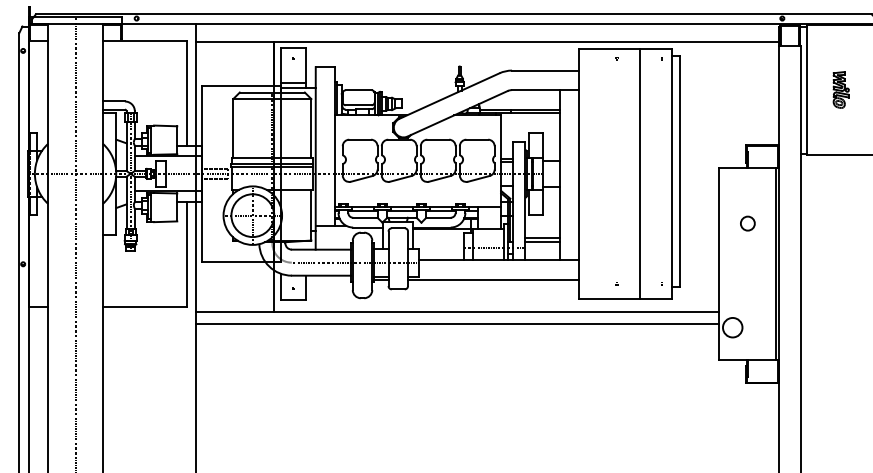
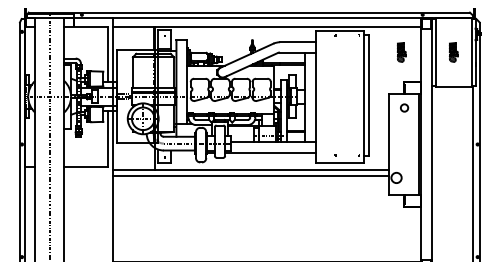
part: (742, 89) -> (401, 52), added
line: (639, 173) -> (347, 96), removed
circle: (747, 222) -> (404, 107), moved

